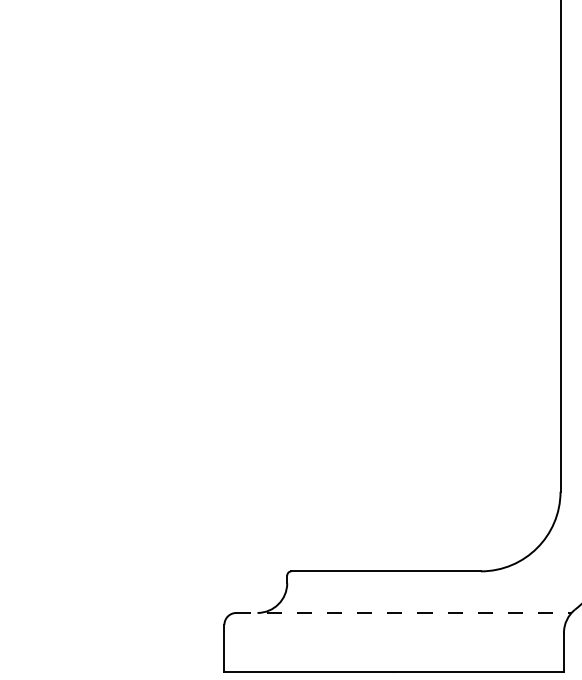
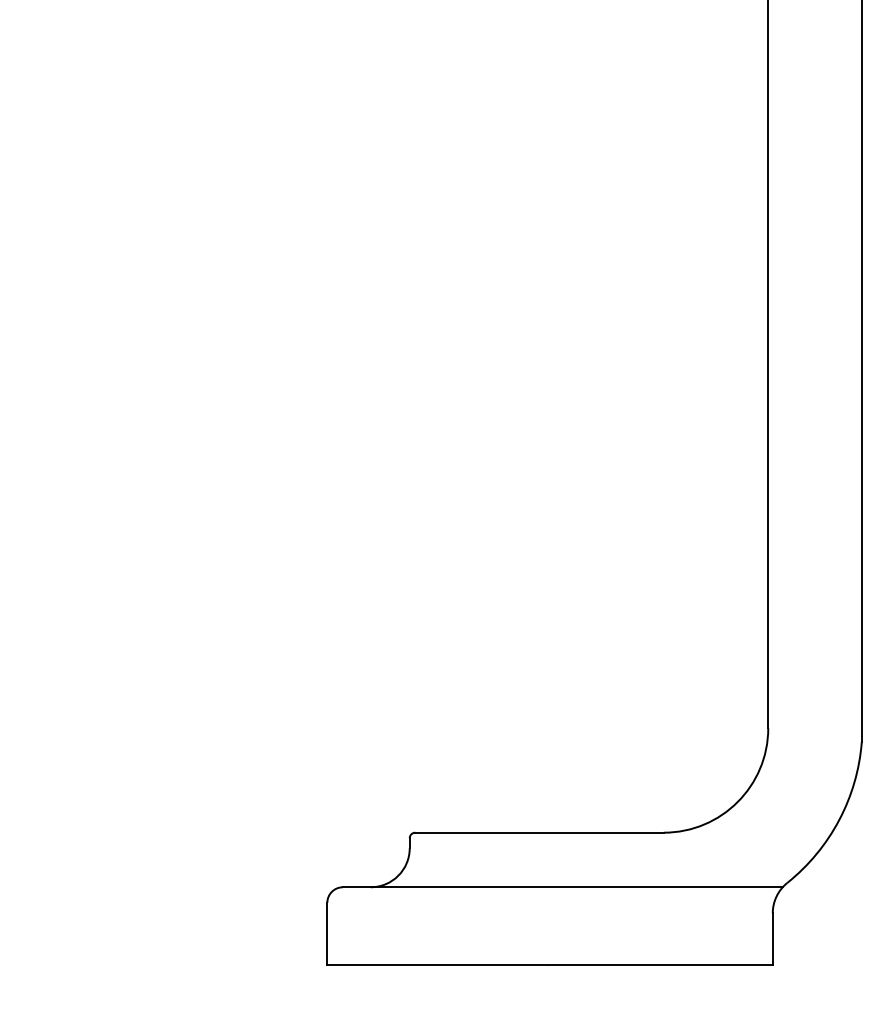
line: (403, 613) -> (562, 887), dashed -> solid

